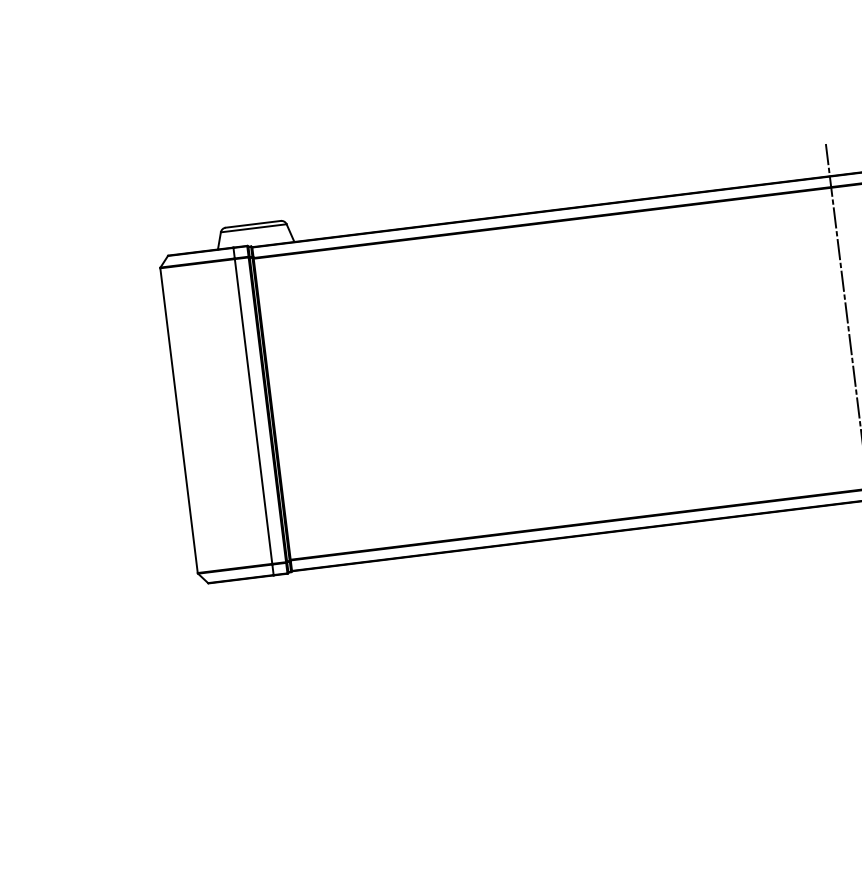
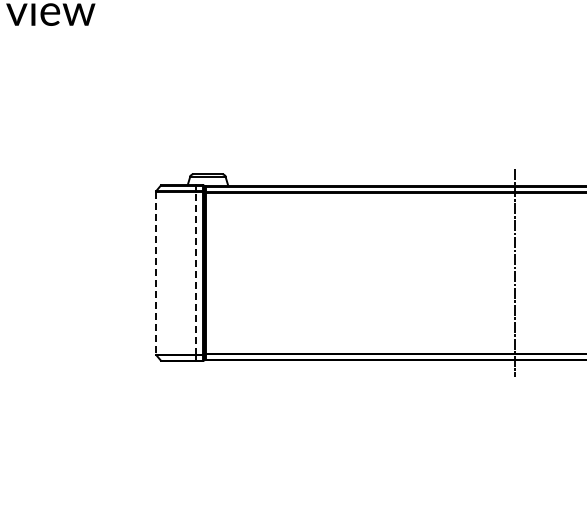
line: (252, 412) -> (195, 273), solid -> dashed
line: (179, 421) -> (156, 273), solid -> dashed

